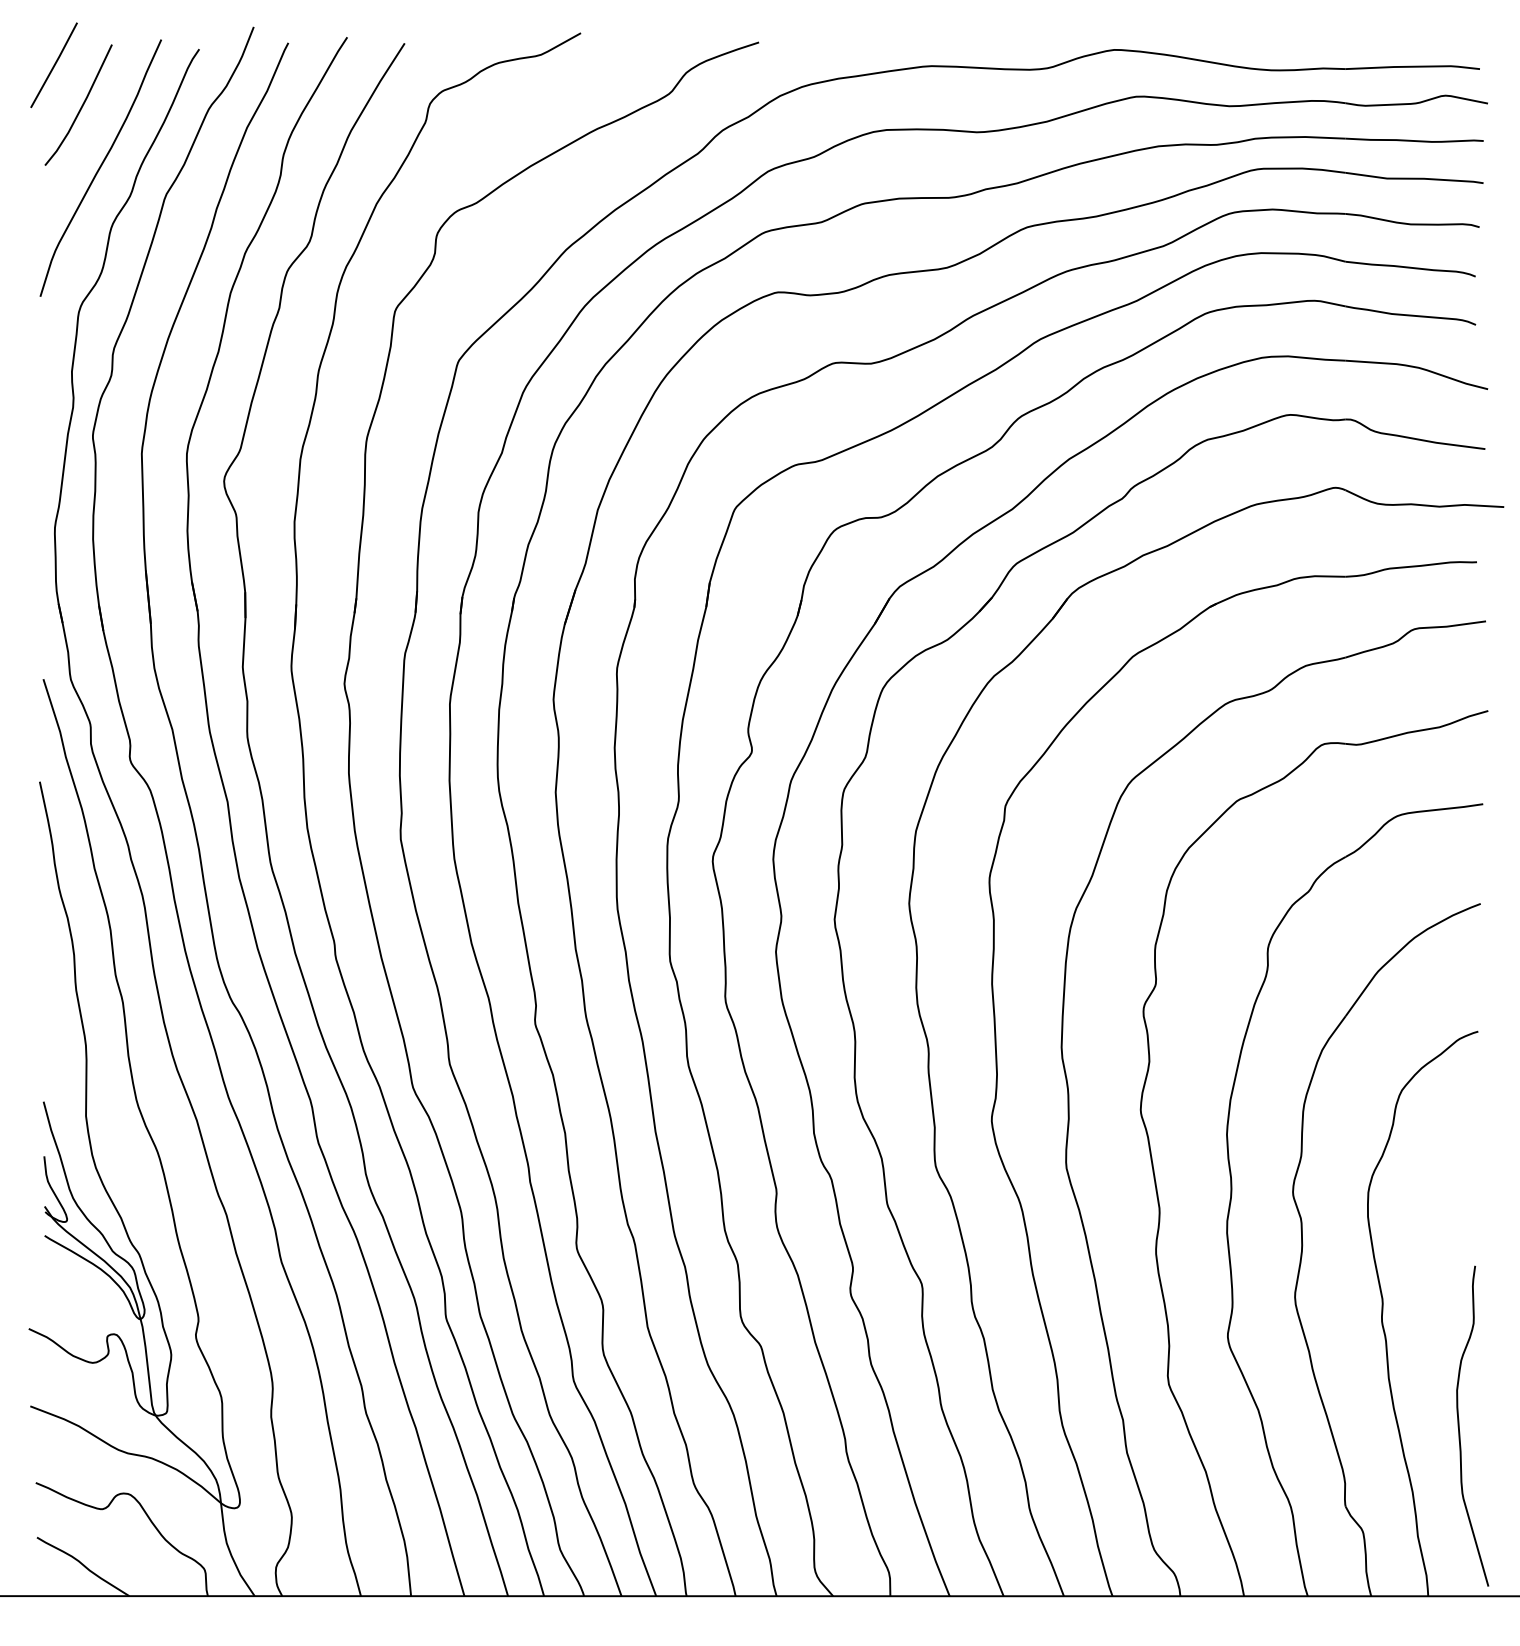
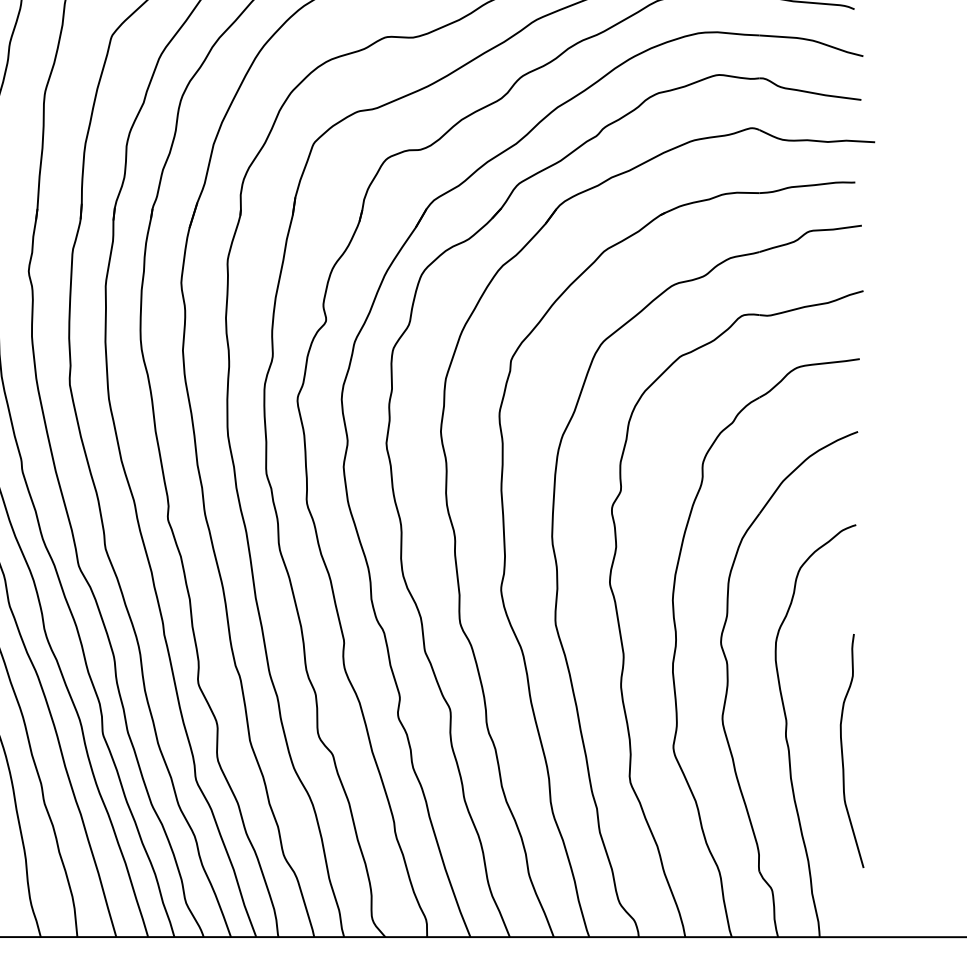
curve: (1459, 1425) -> (842, 750), moved

